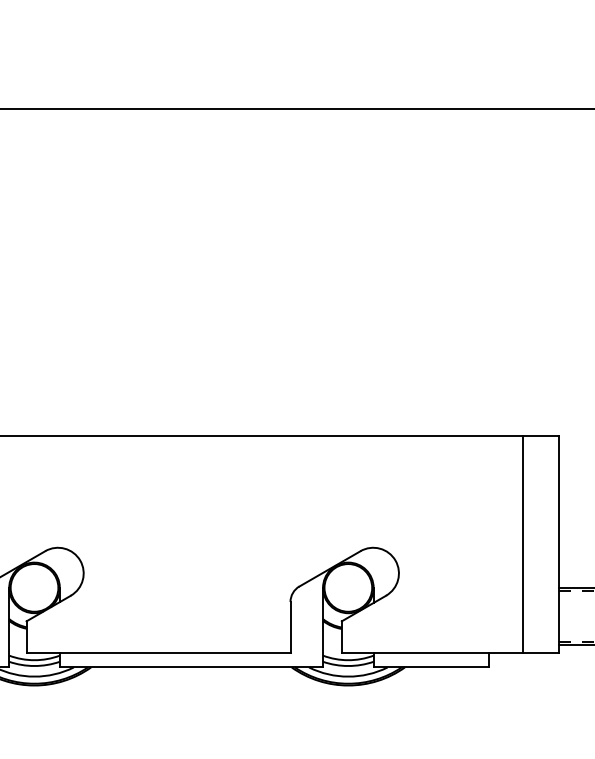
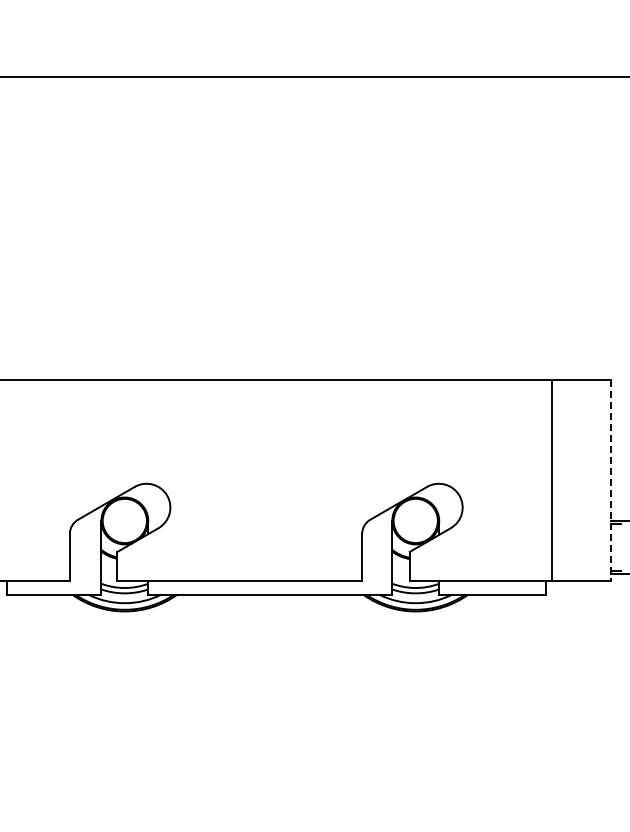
line: (522, 543) -> (552, 479), moved
line: (558, 544) -> (610, 480), solid -> dashed

